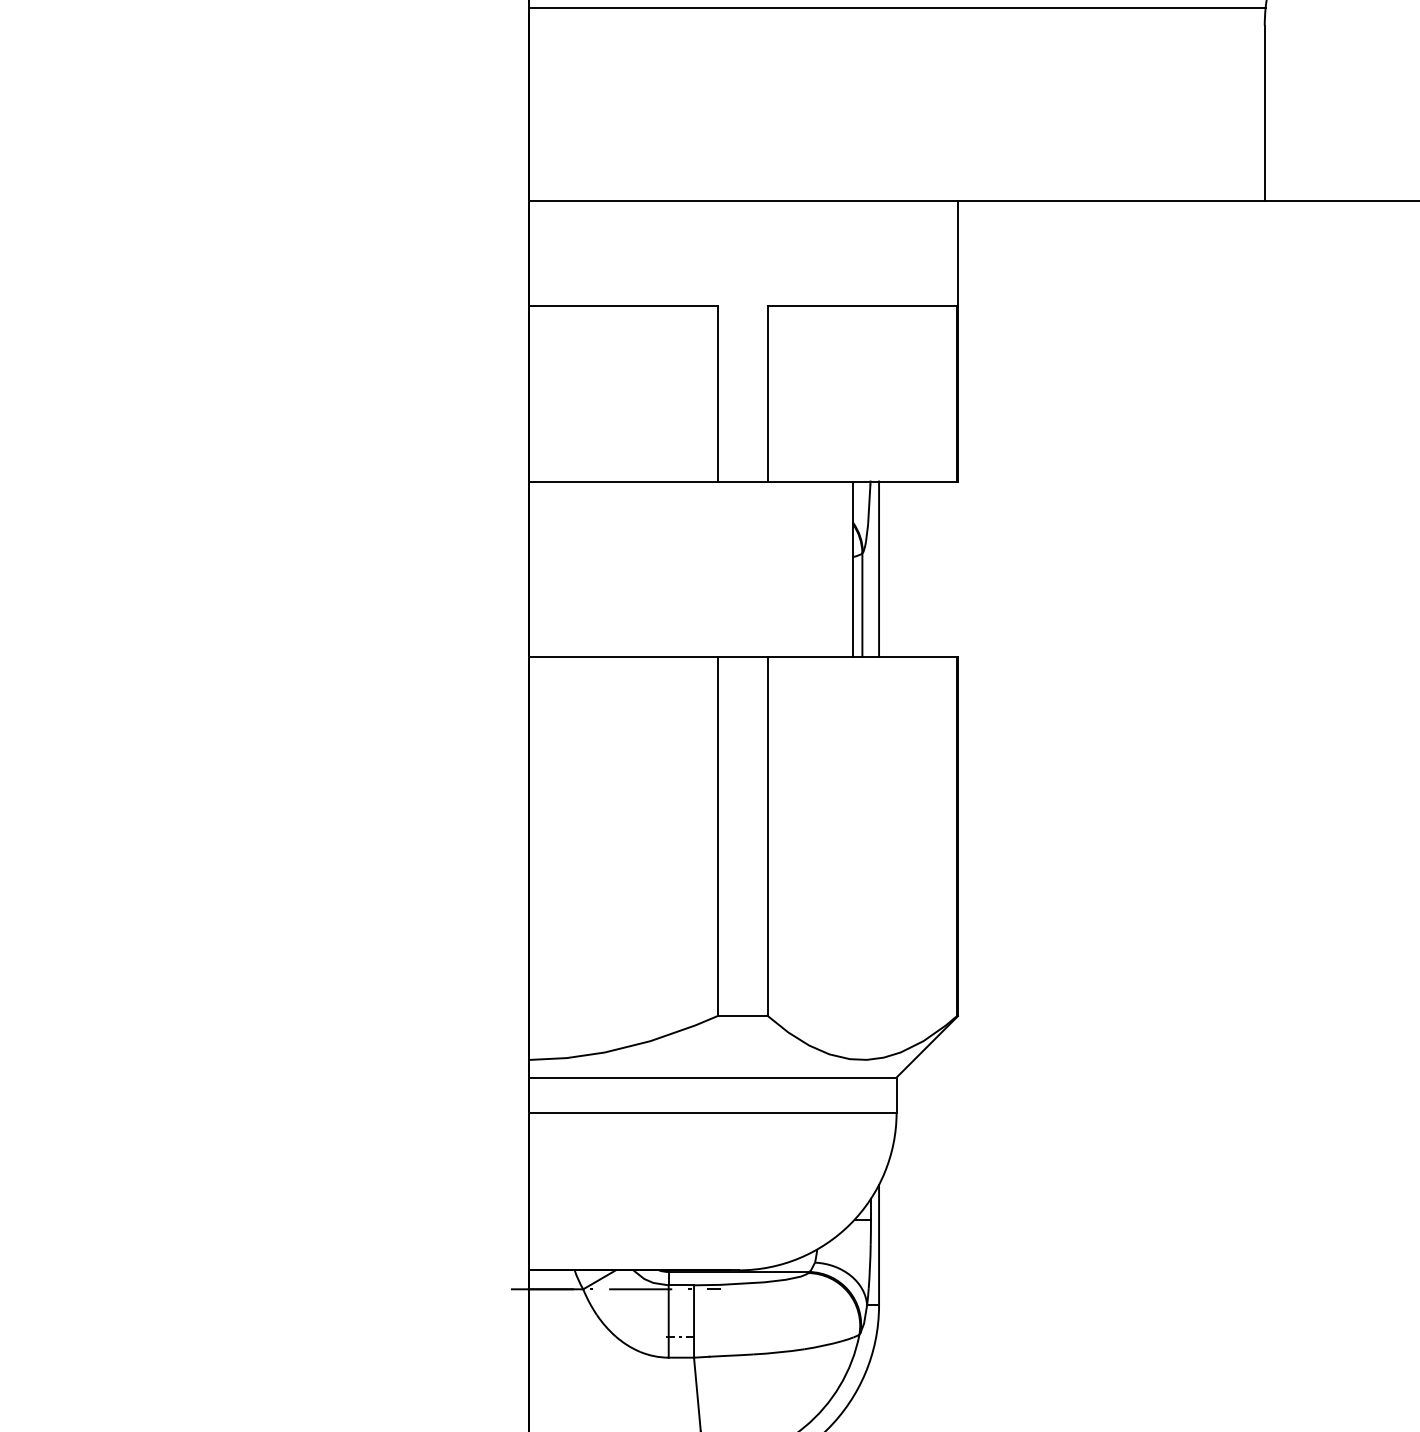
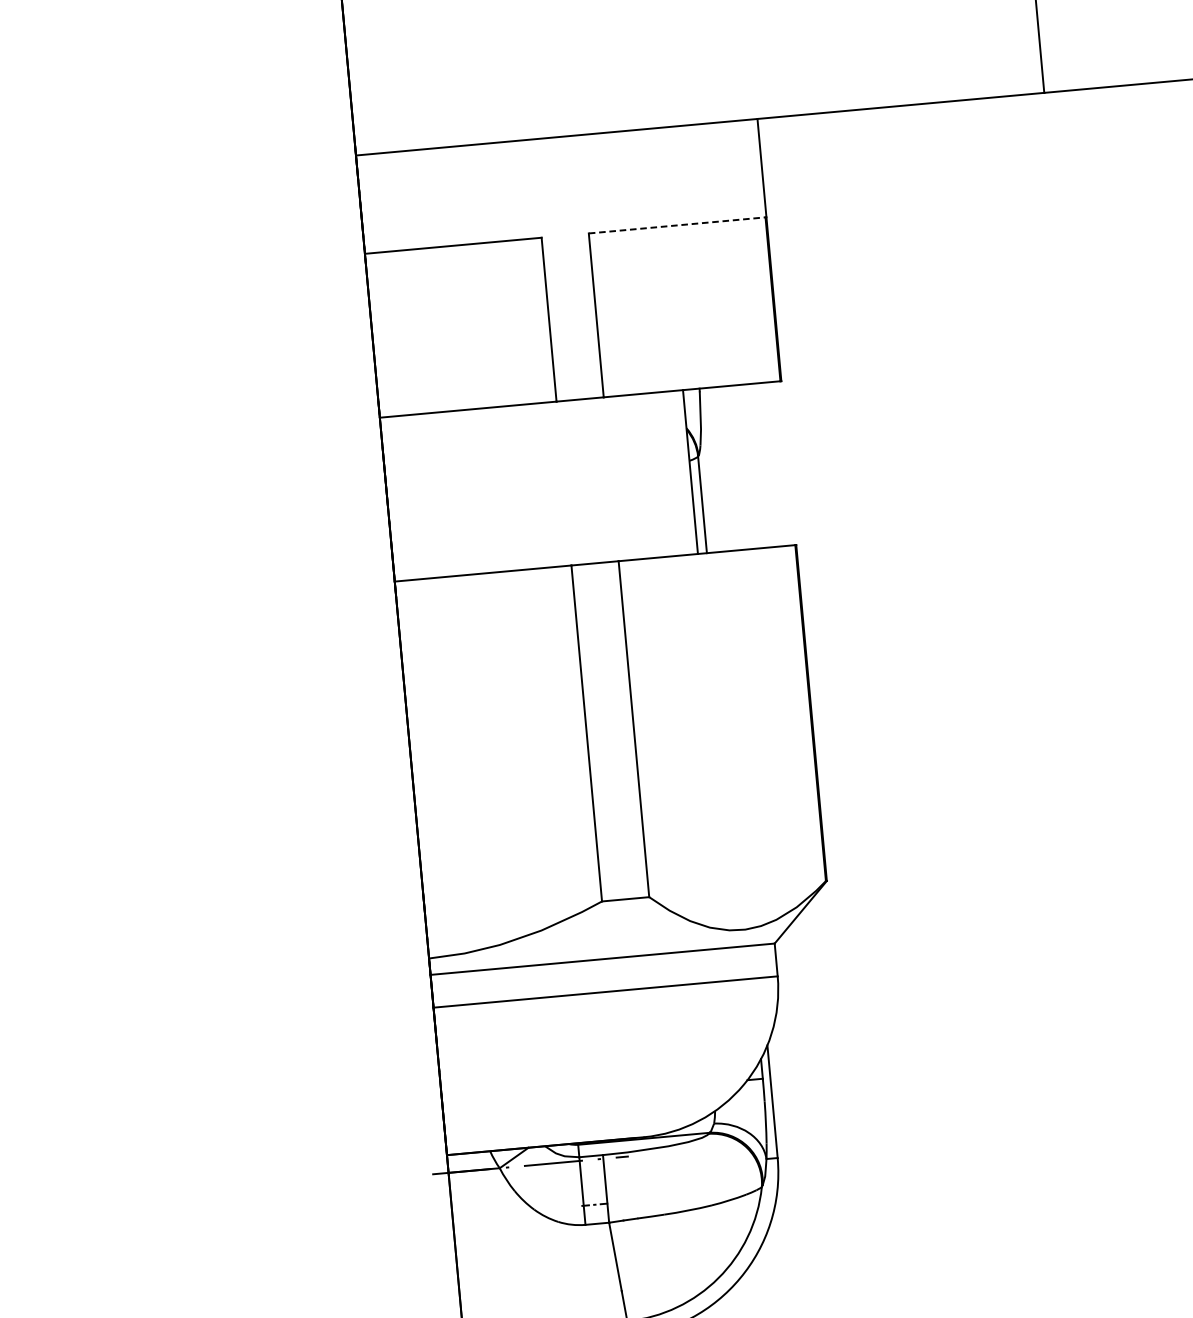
line: (862, 306) -> (677, 225), solid -> dashed
line: (879, 568) -> (715, 469), removed

